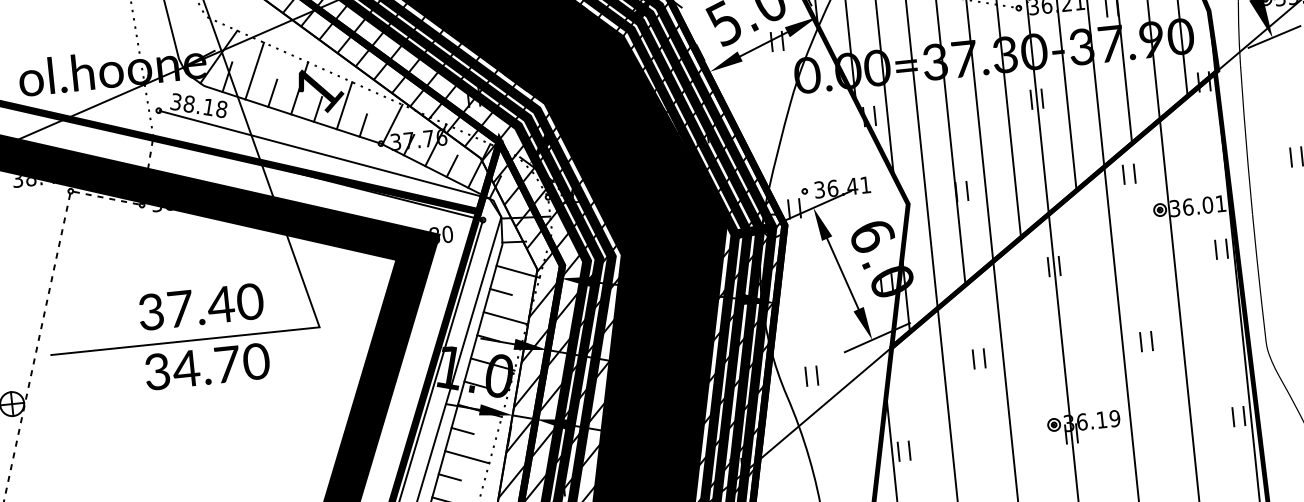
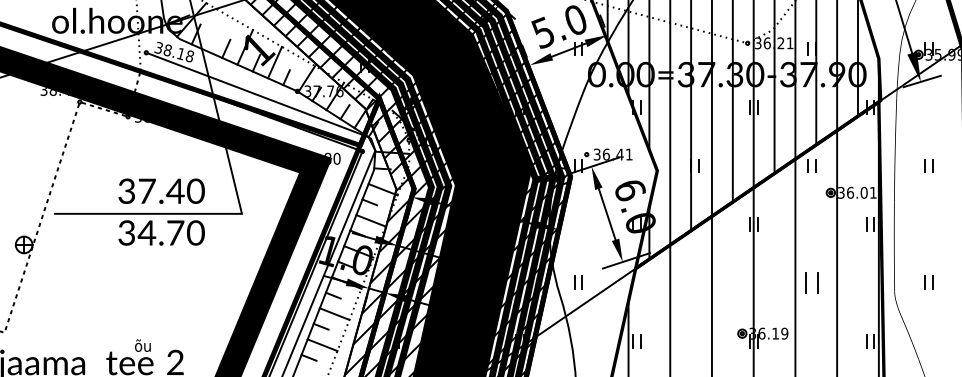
line: (254, 71) -> (215, 32), removed
part: (1145, 341) -> (811, 282), size x1.6
part: (978, 358) -> (694, 282), removed

